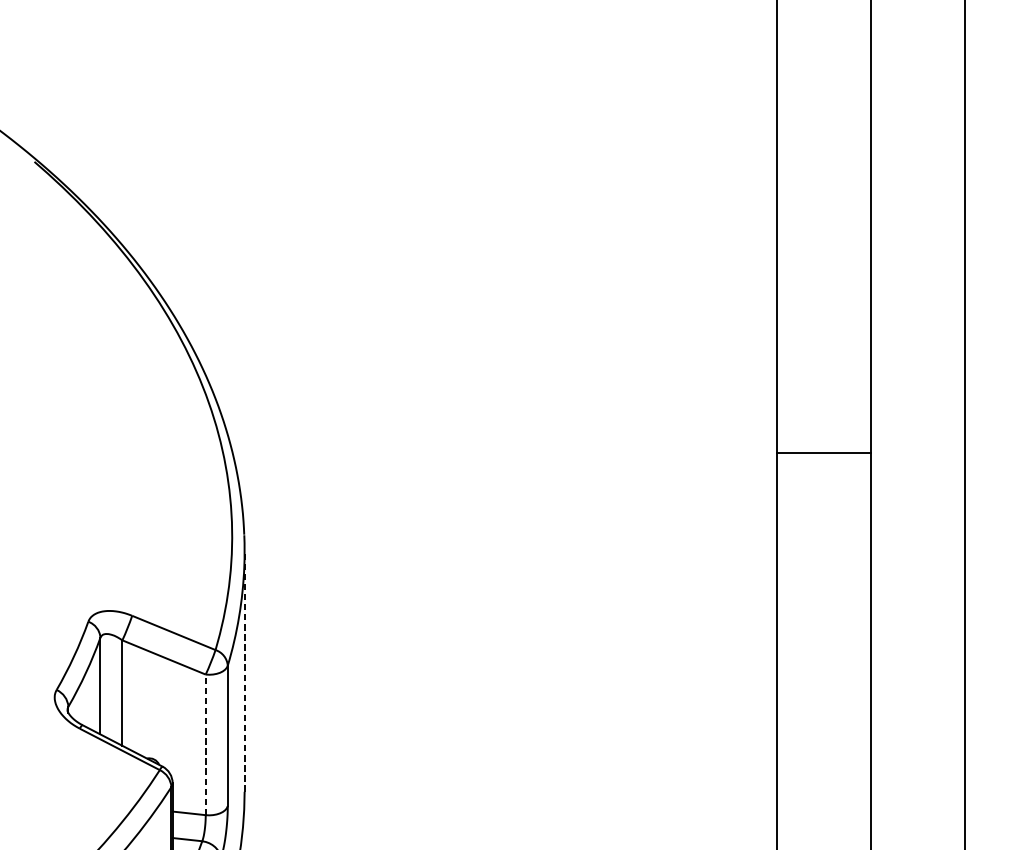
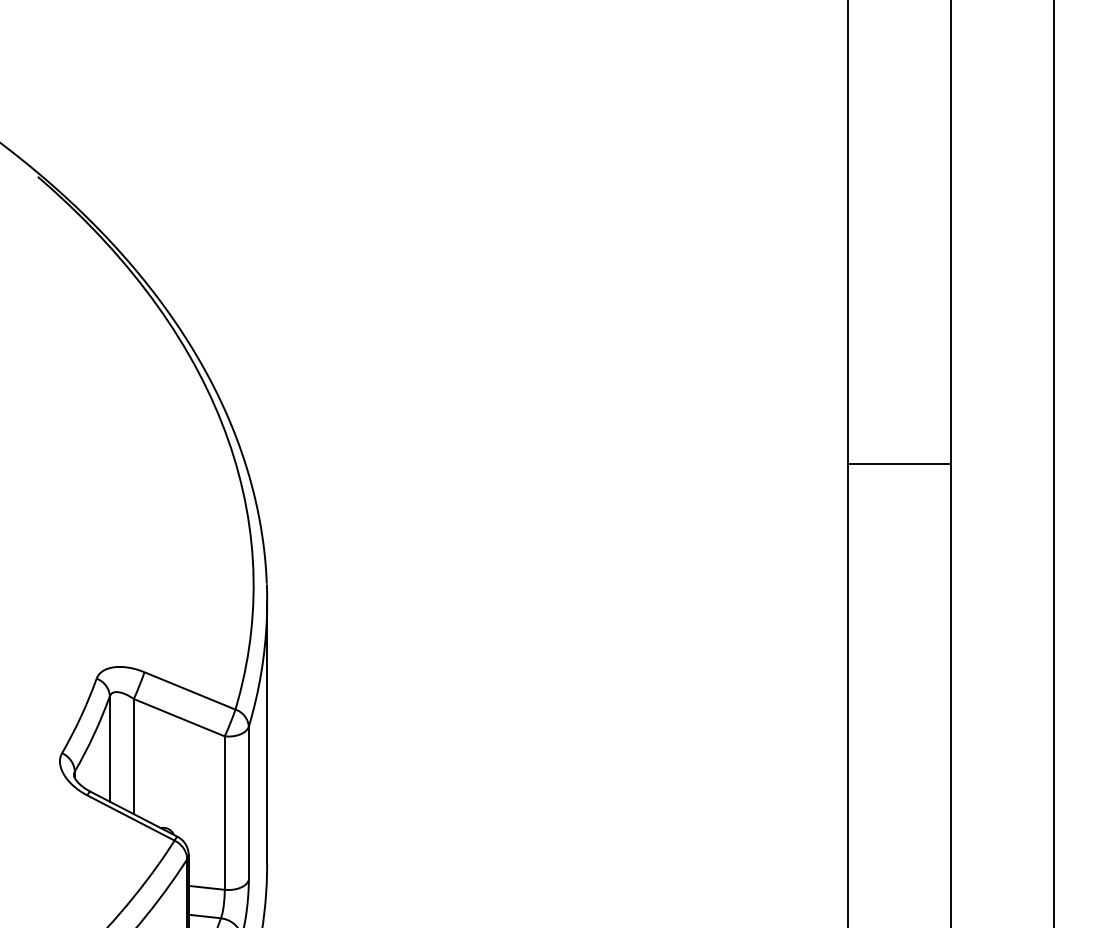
line: (823, 453) -> (899, 464), moved
line: (244, 671) -> (267, 732), dashed -> solid
line: (205, 745) -> (224, 813), dashed -> solid

